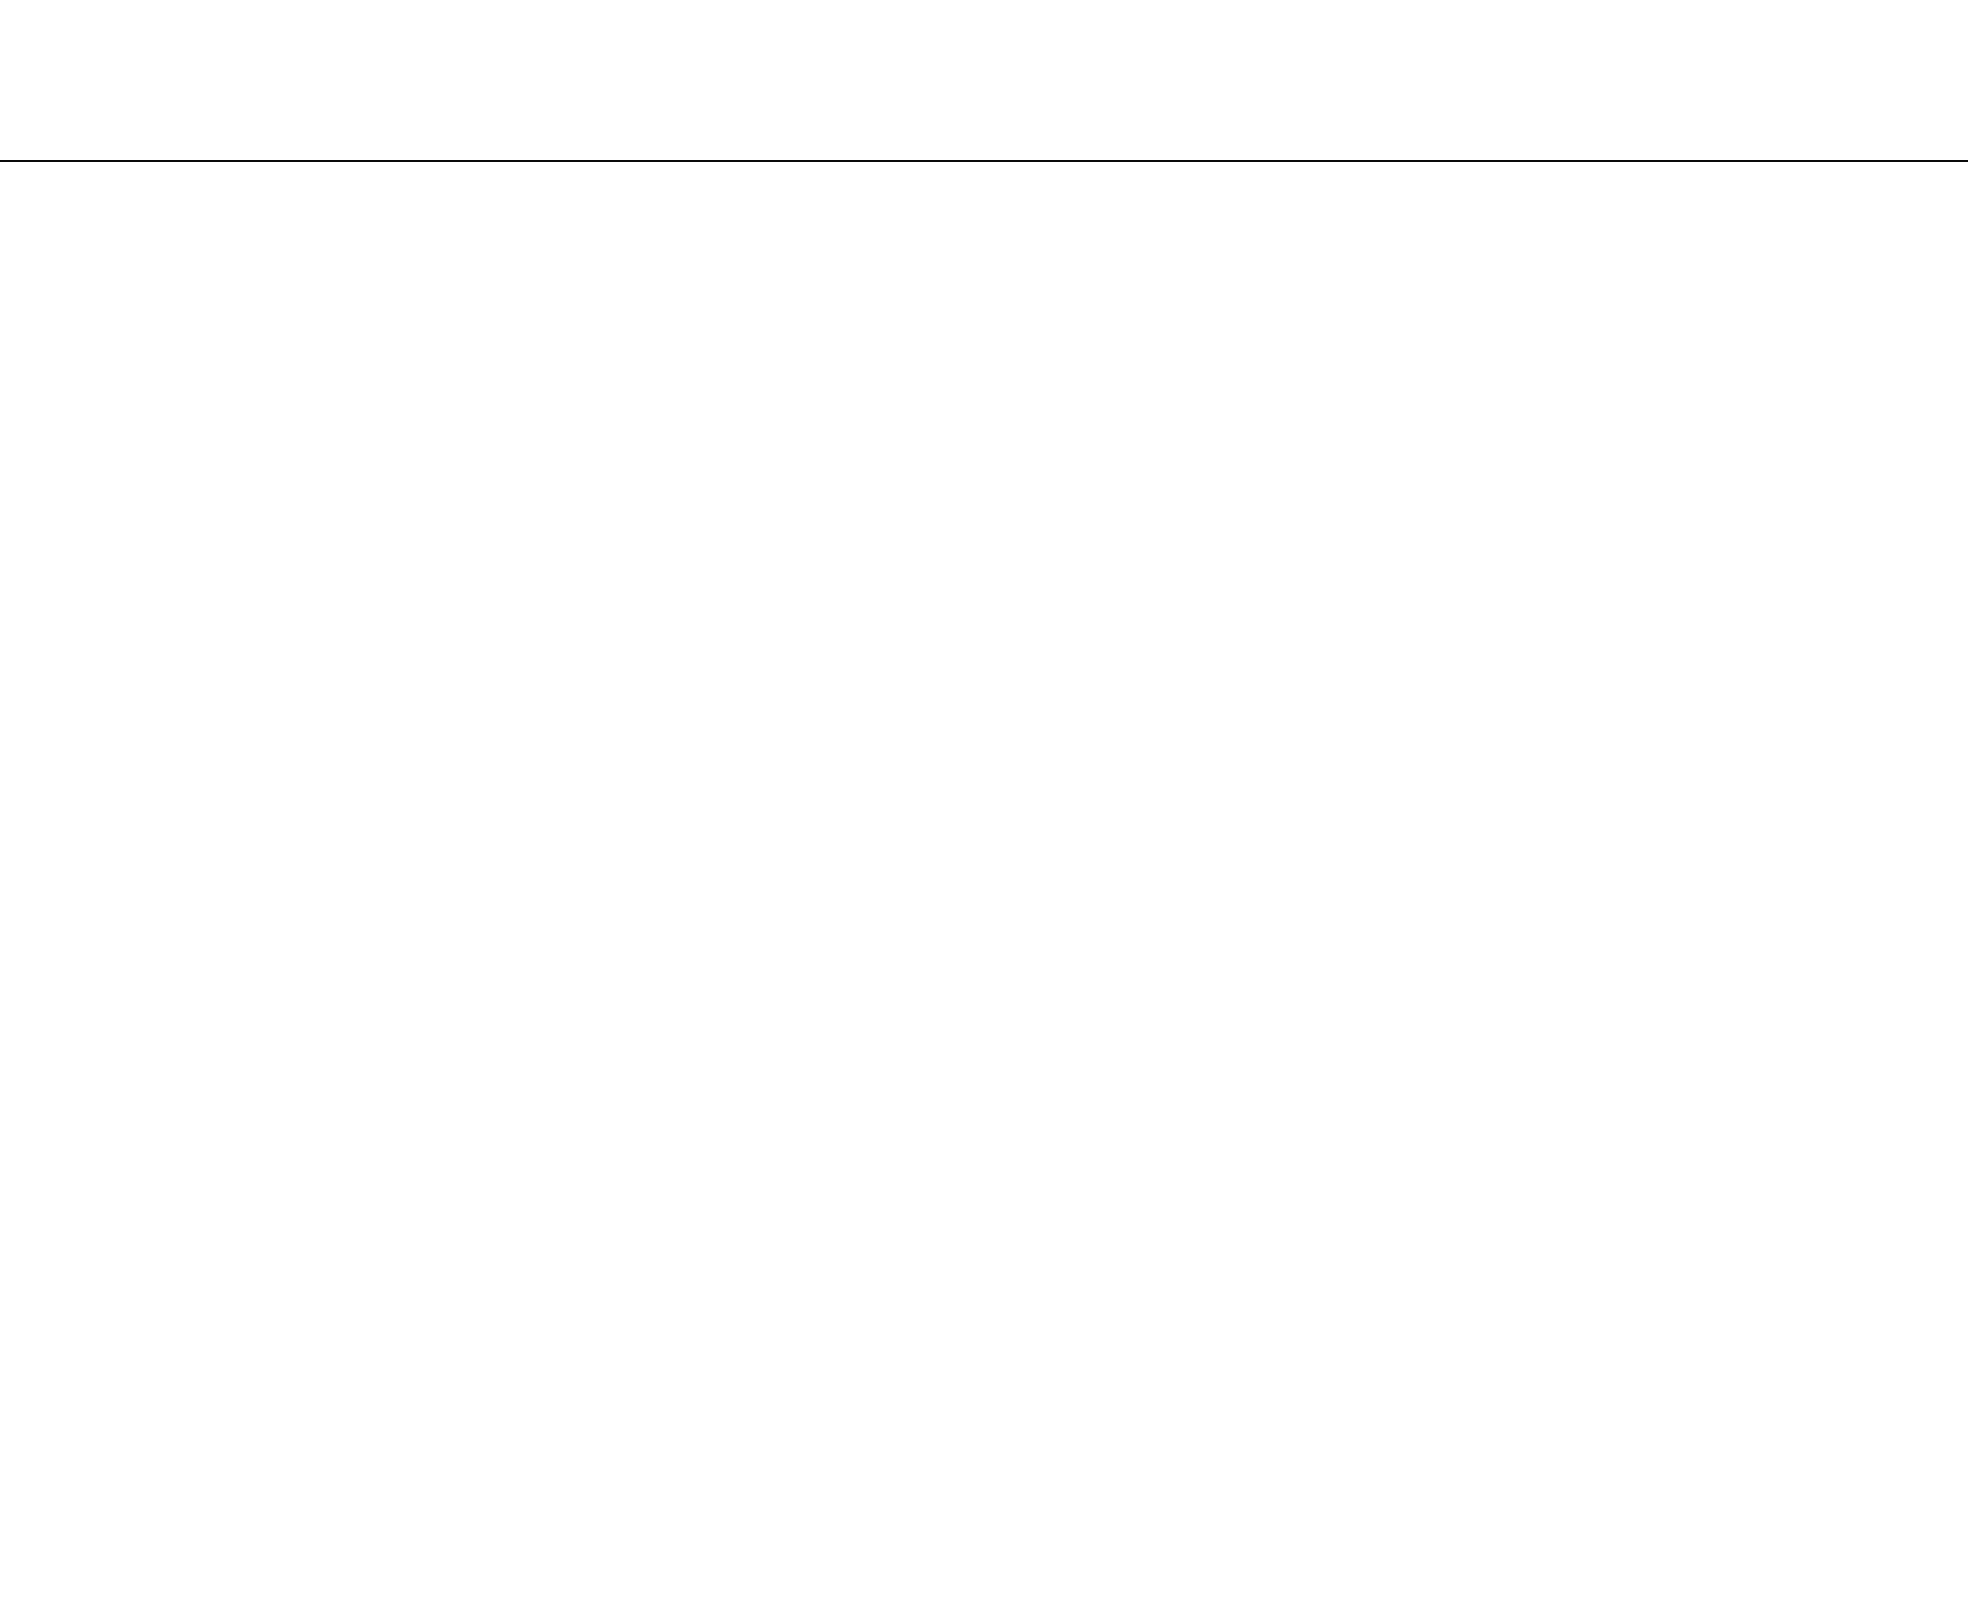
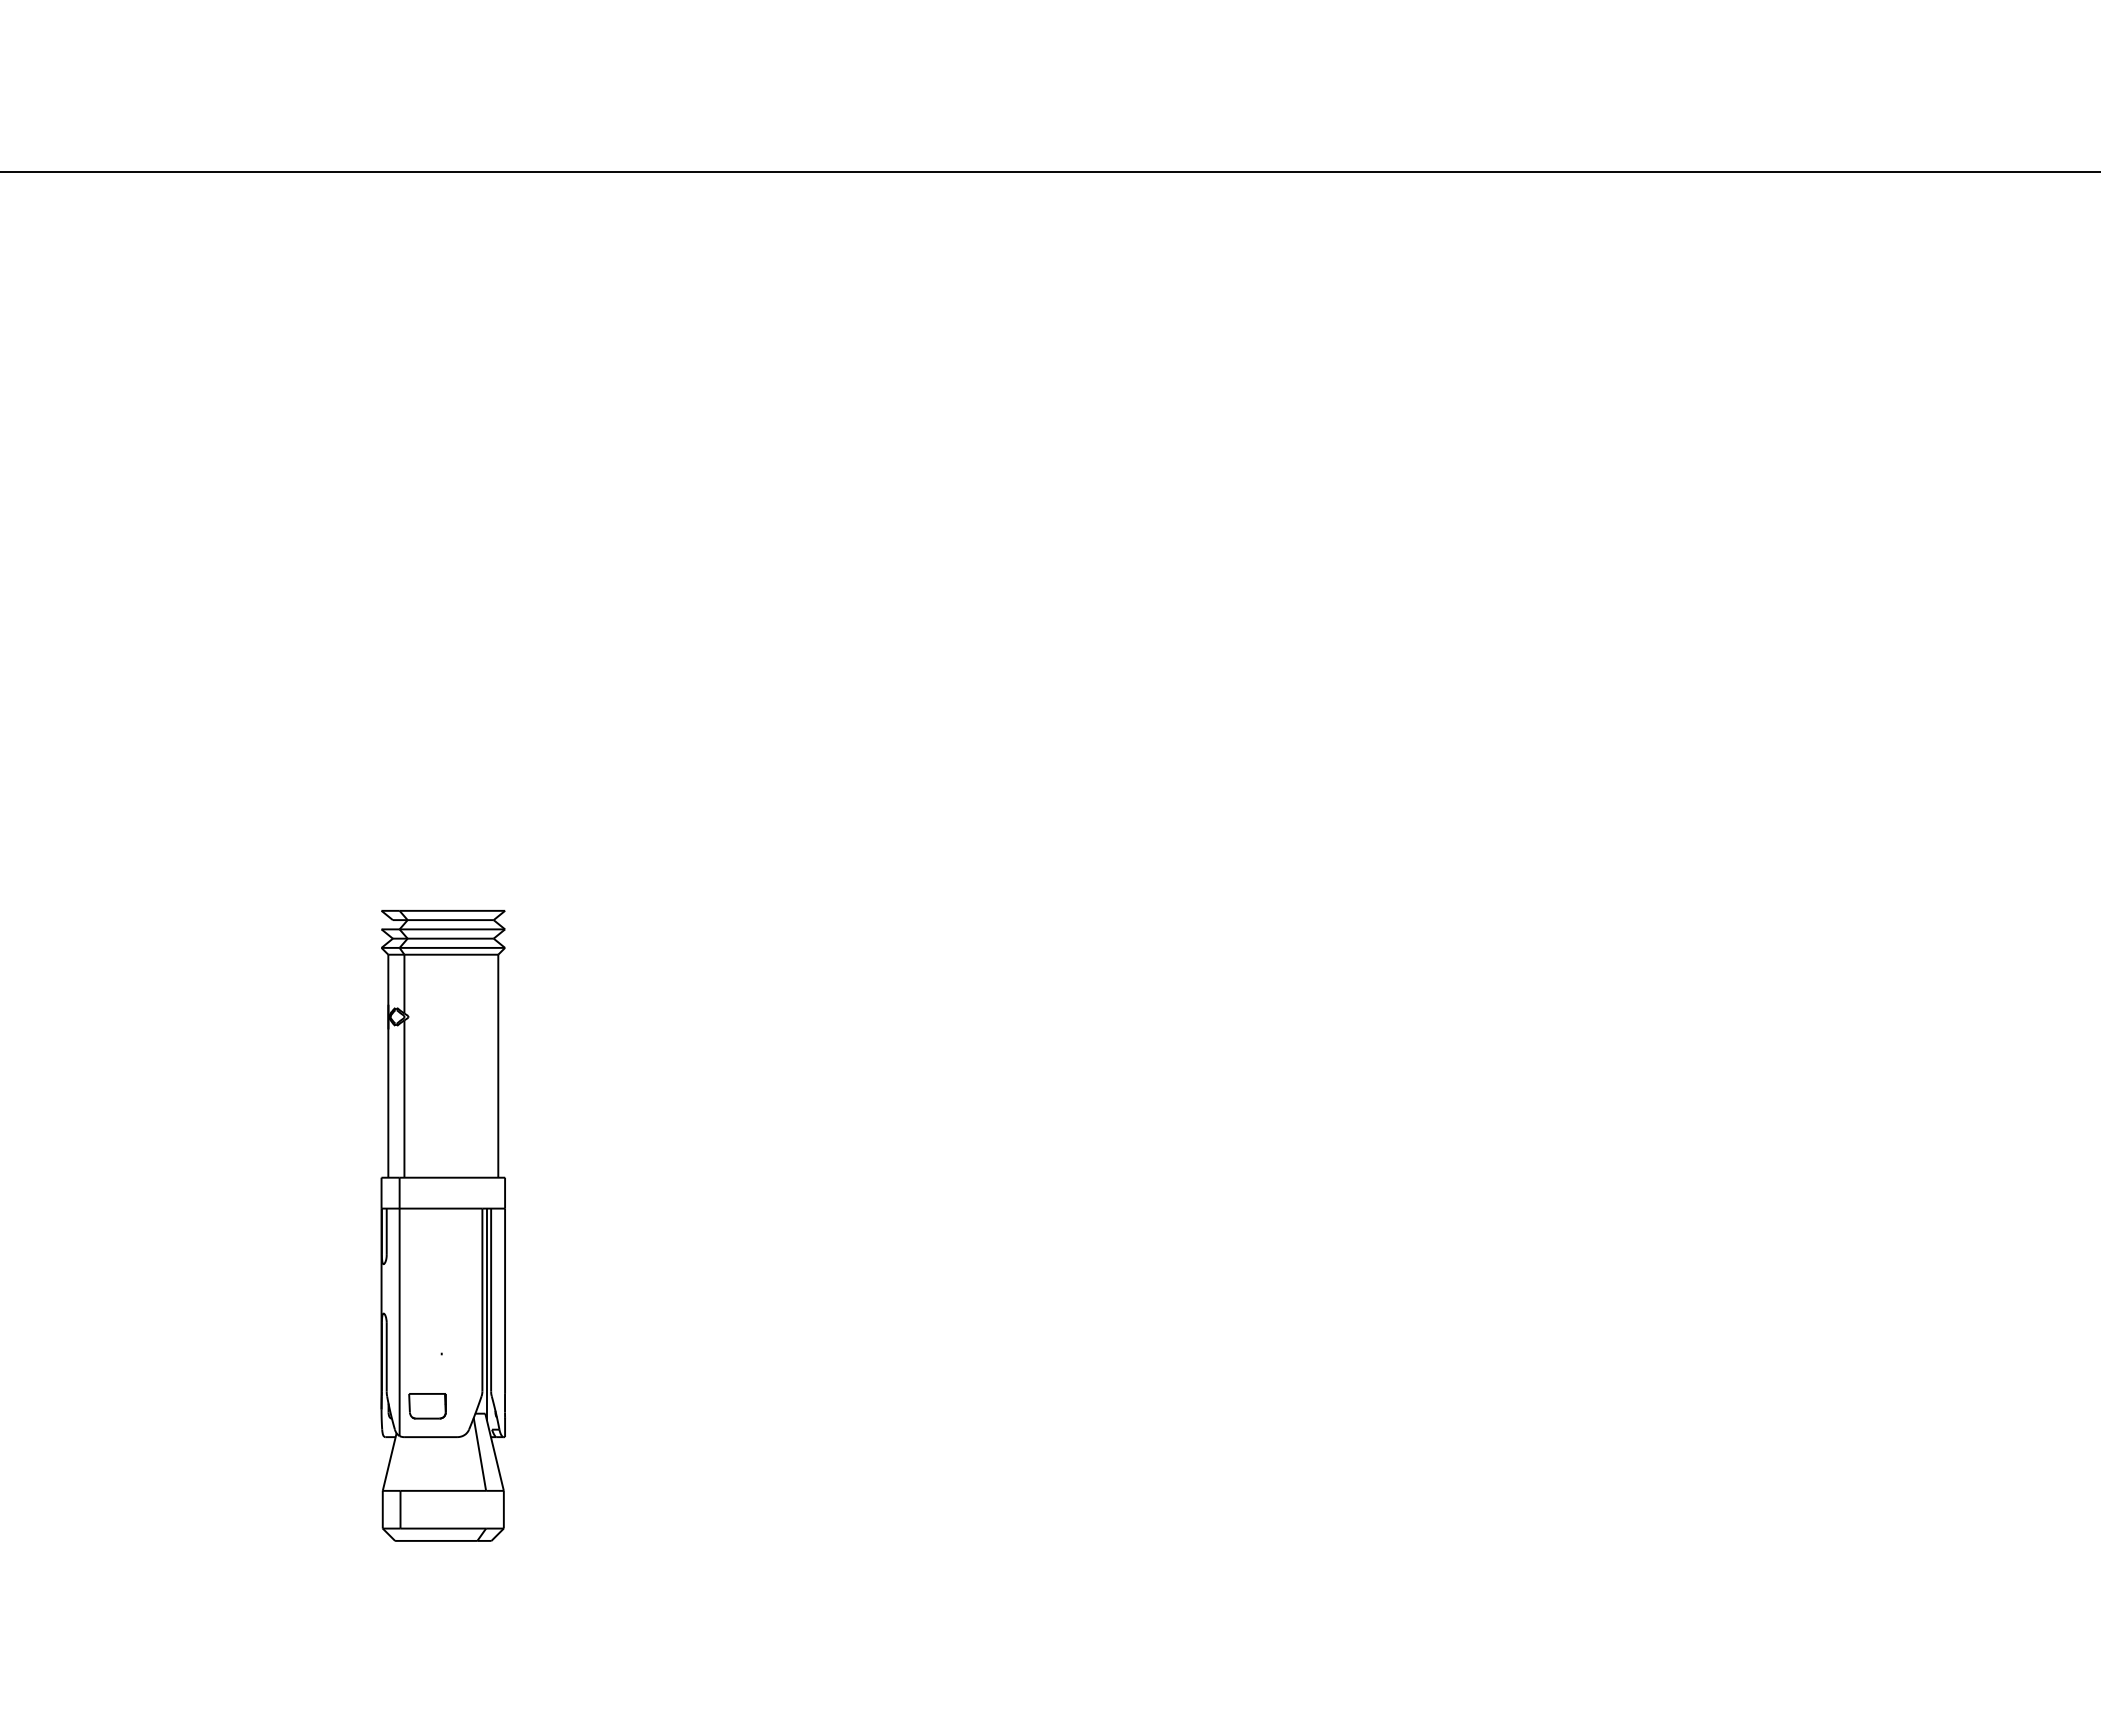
part: (414, 1148) -> (442, 1225), added

